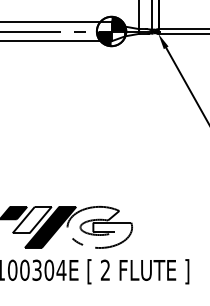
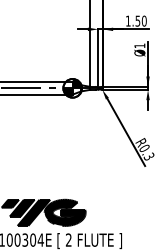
fill: (31, 218) -> (21, 207), added
fill: (98, 226) -> (64, 212), added

